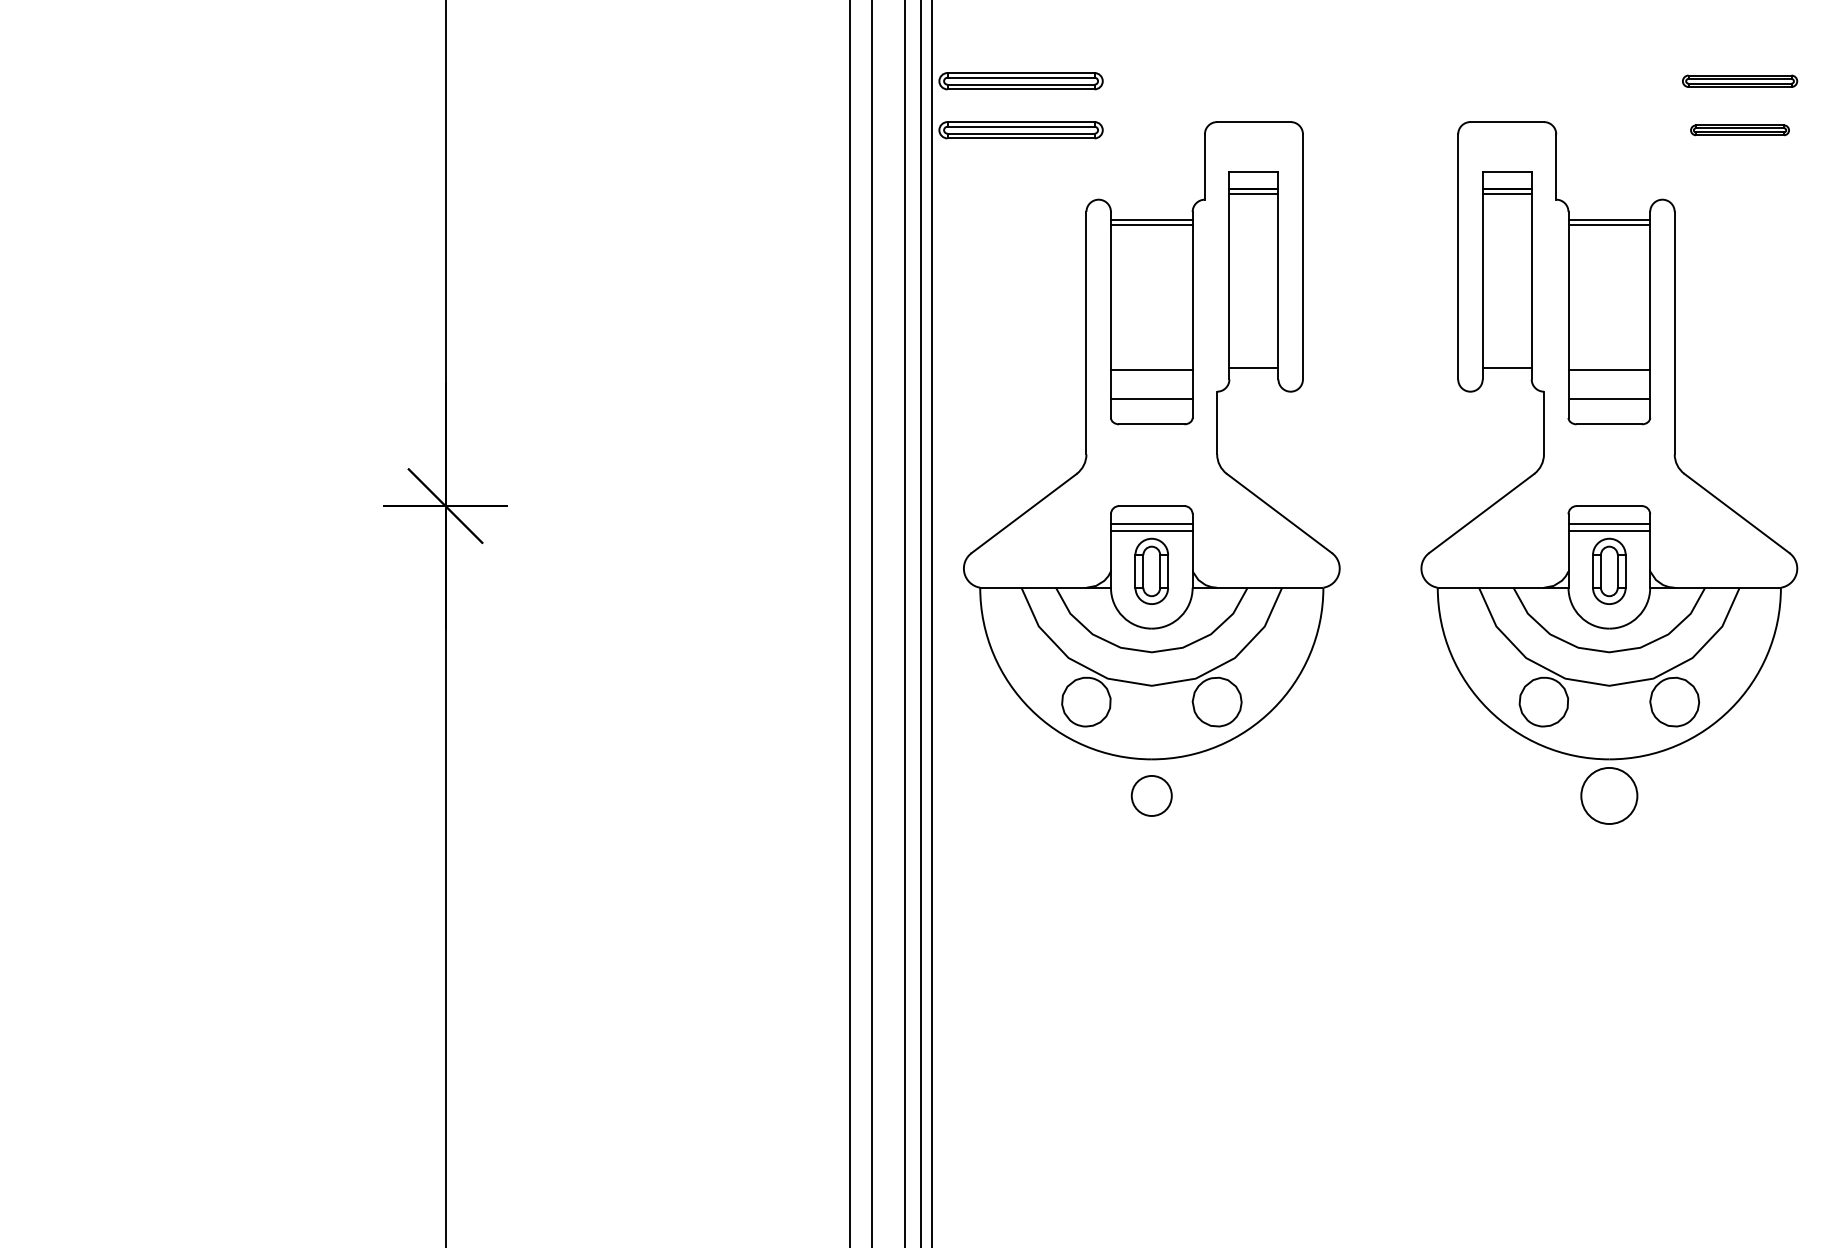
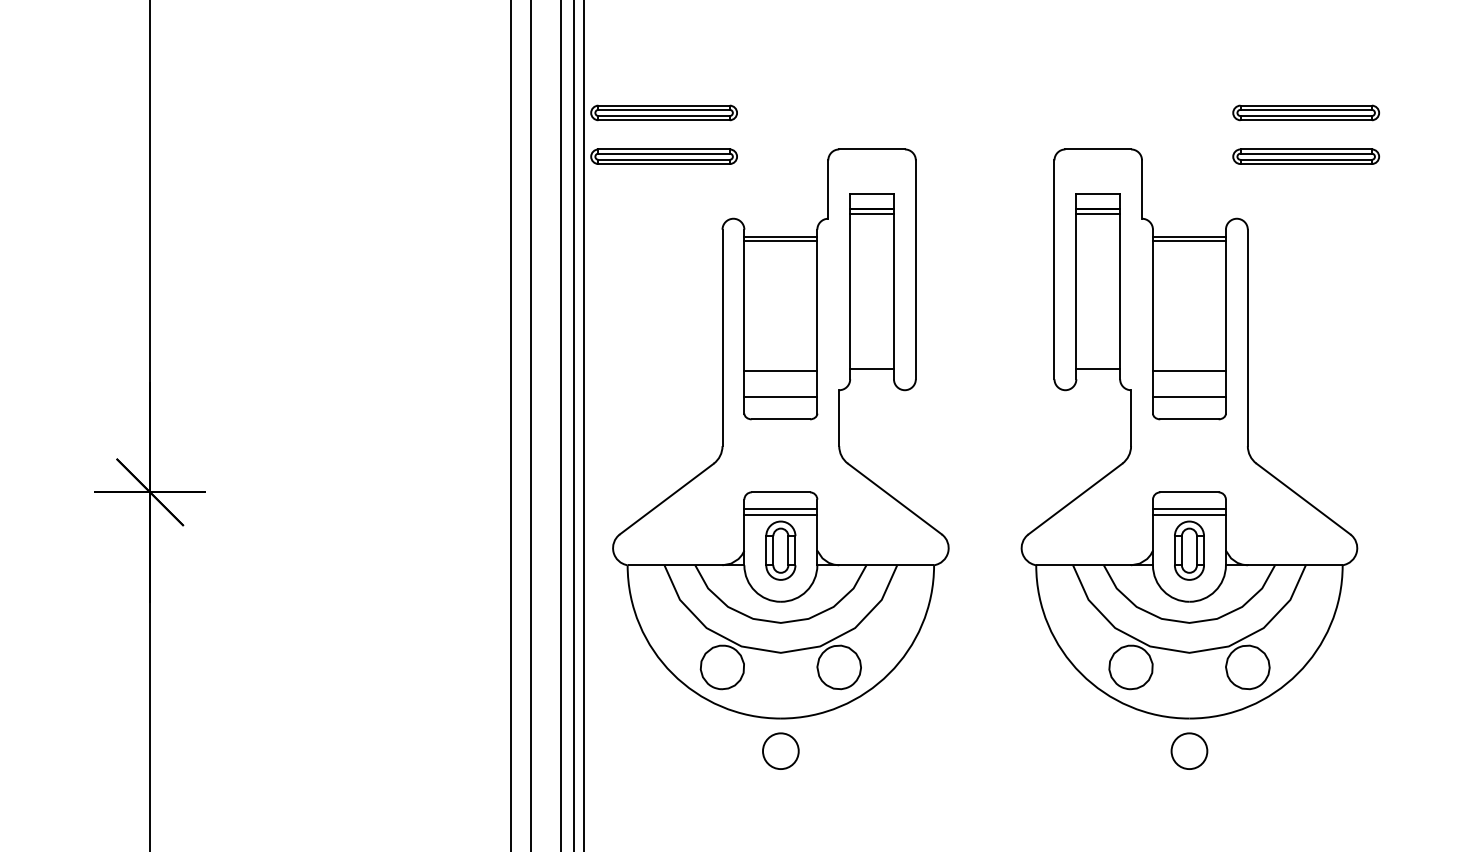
part: (1739, 81) -> (1305, 113), size x1.43
part: (1739, 130) -> (1305, 156), size x1.67
circle: (1609, 795) -> (1189, 750), size x0.71

